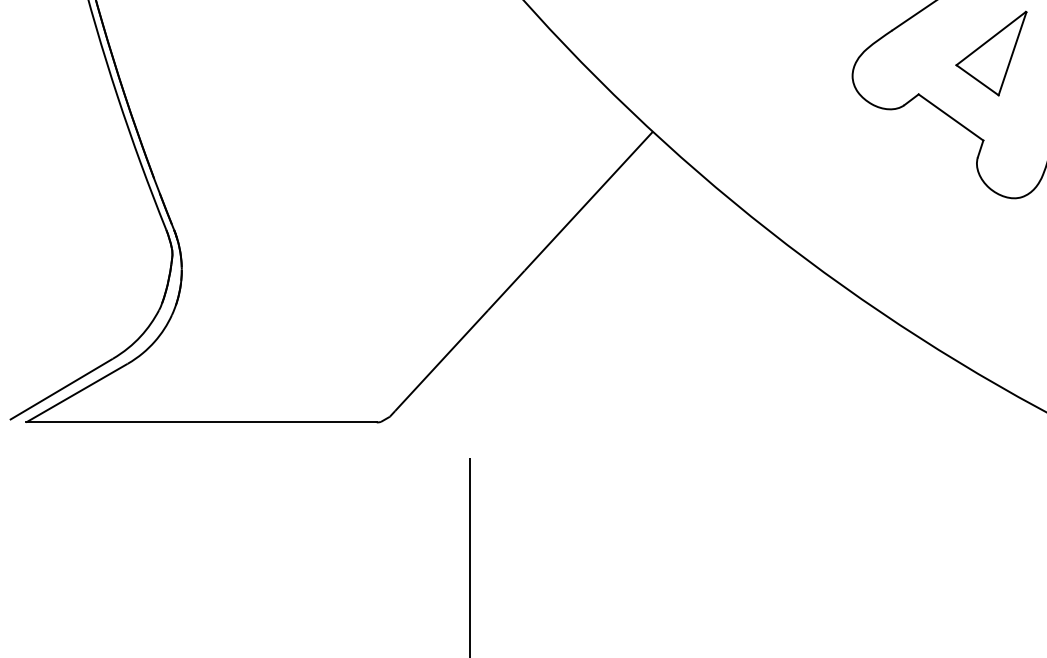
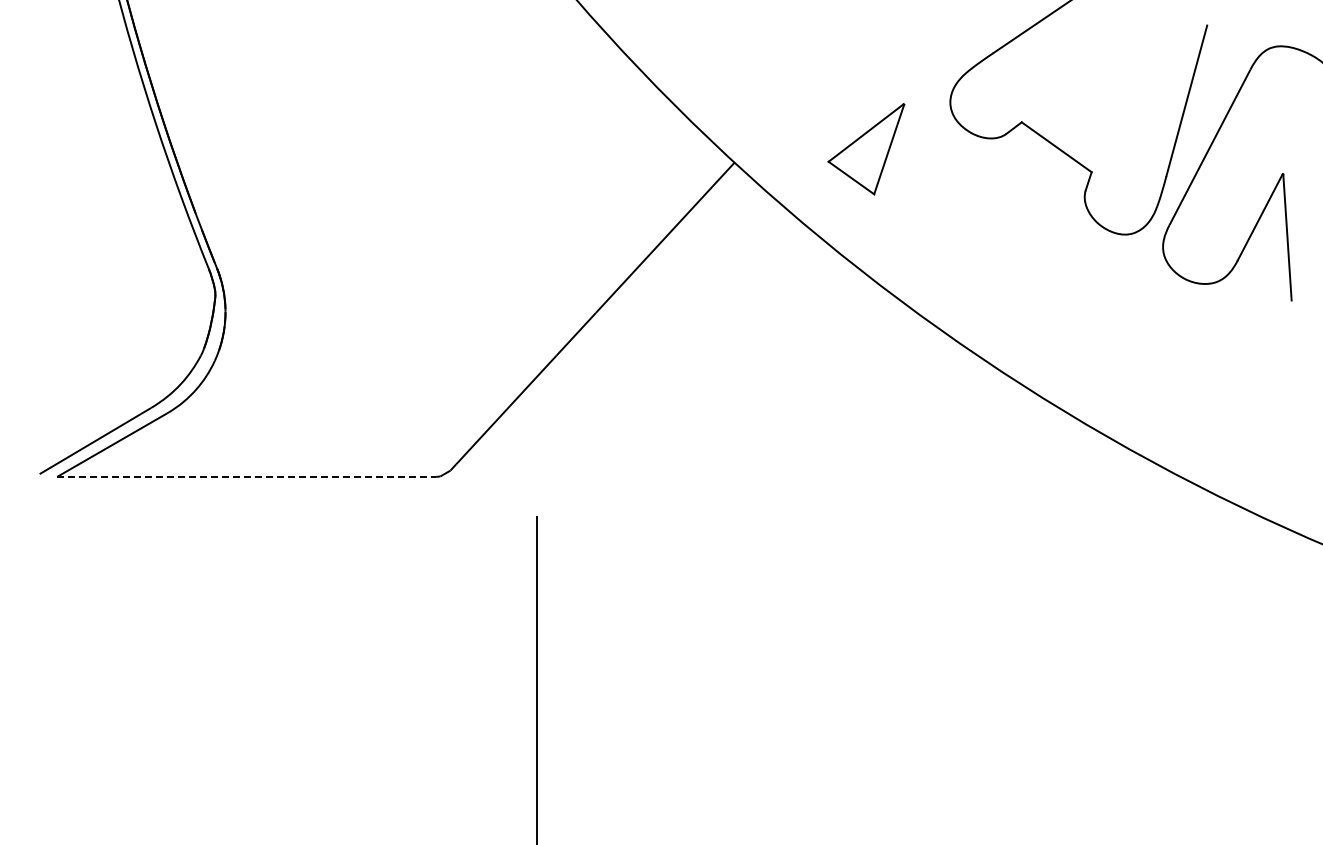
part: (991, 53) -> (866, 149), moved
line: (202, 422) -> (247, 476), solid -> dashed

